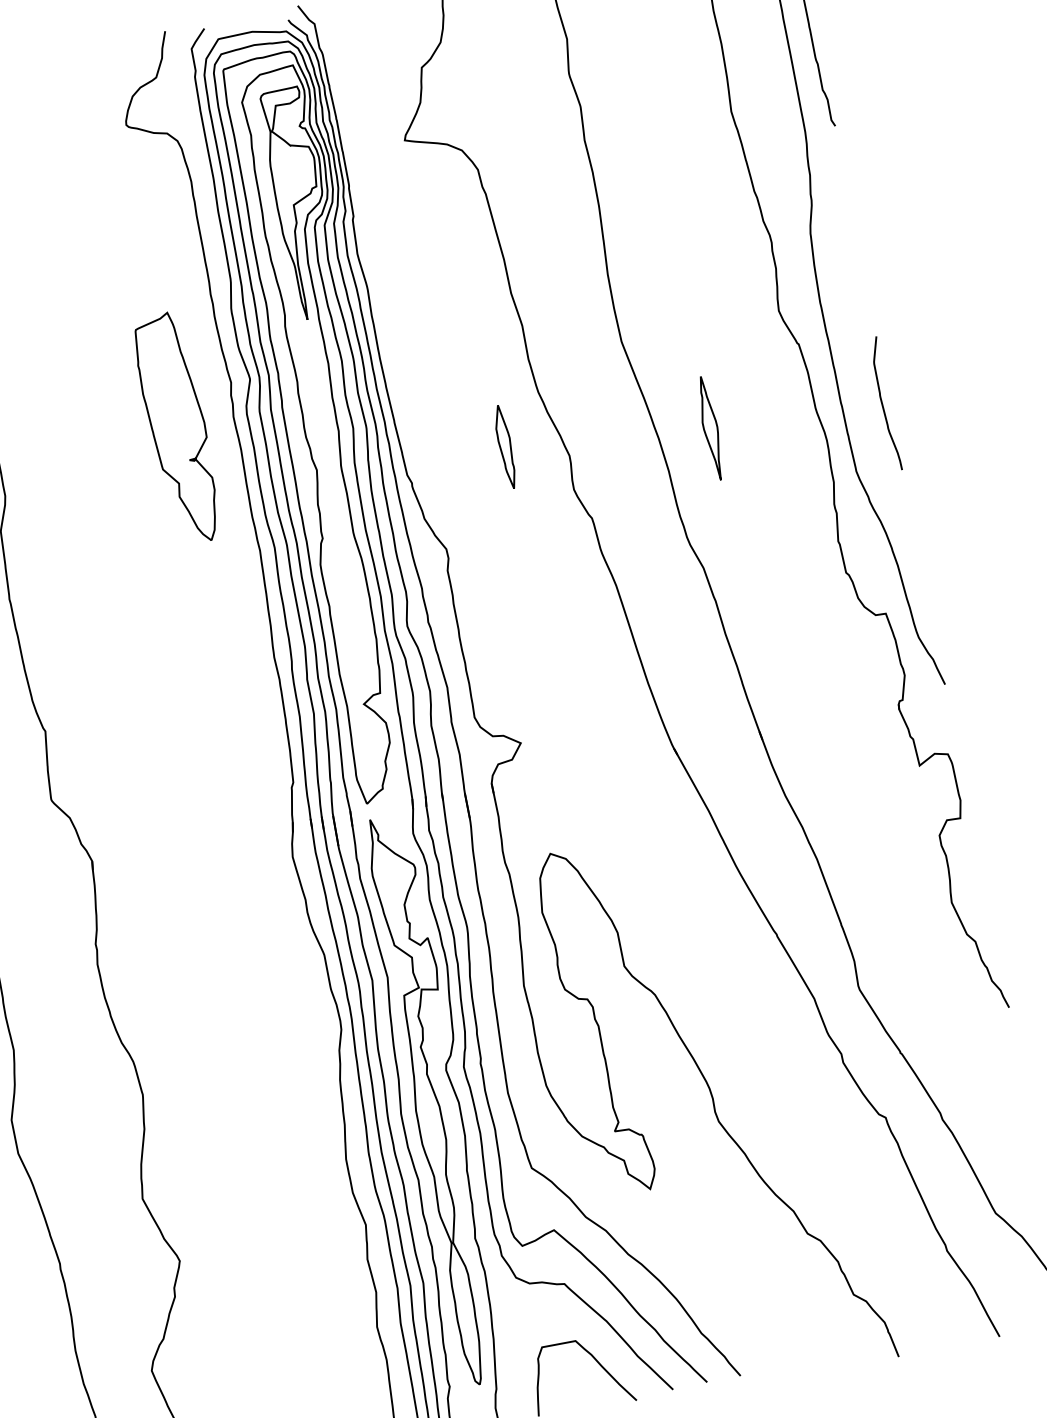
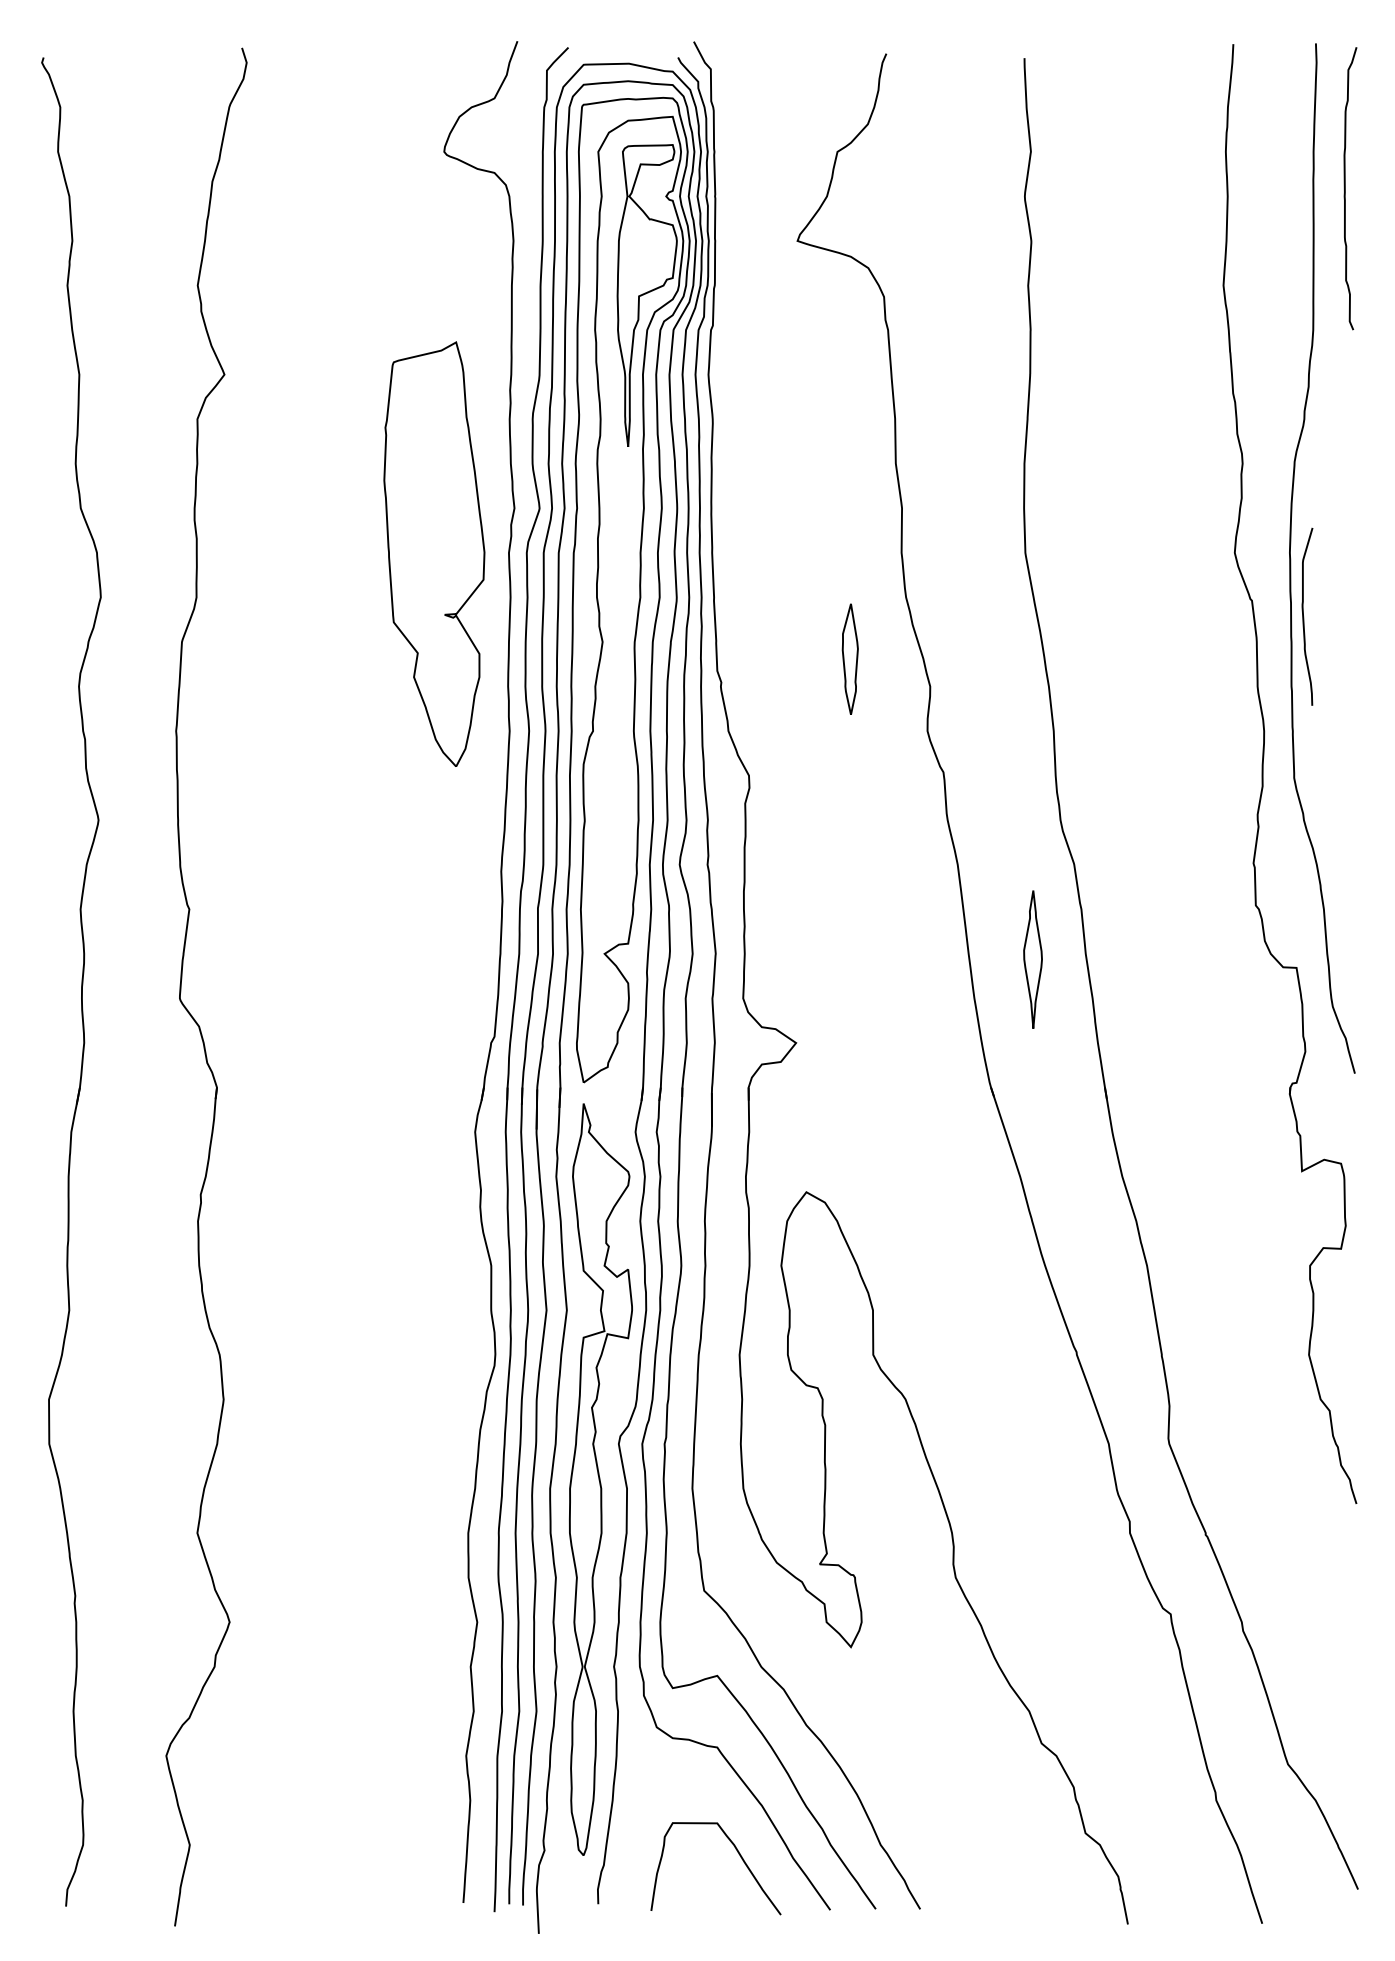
curve: (883, 404) -> (1304, 617), moved
part: (177, 428) -> (434, 553), size x1.4
part: (710, 428) -> (1032, 959), moved

